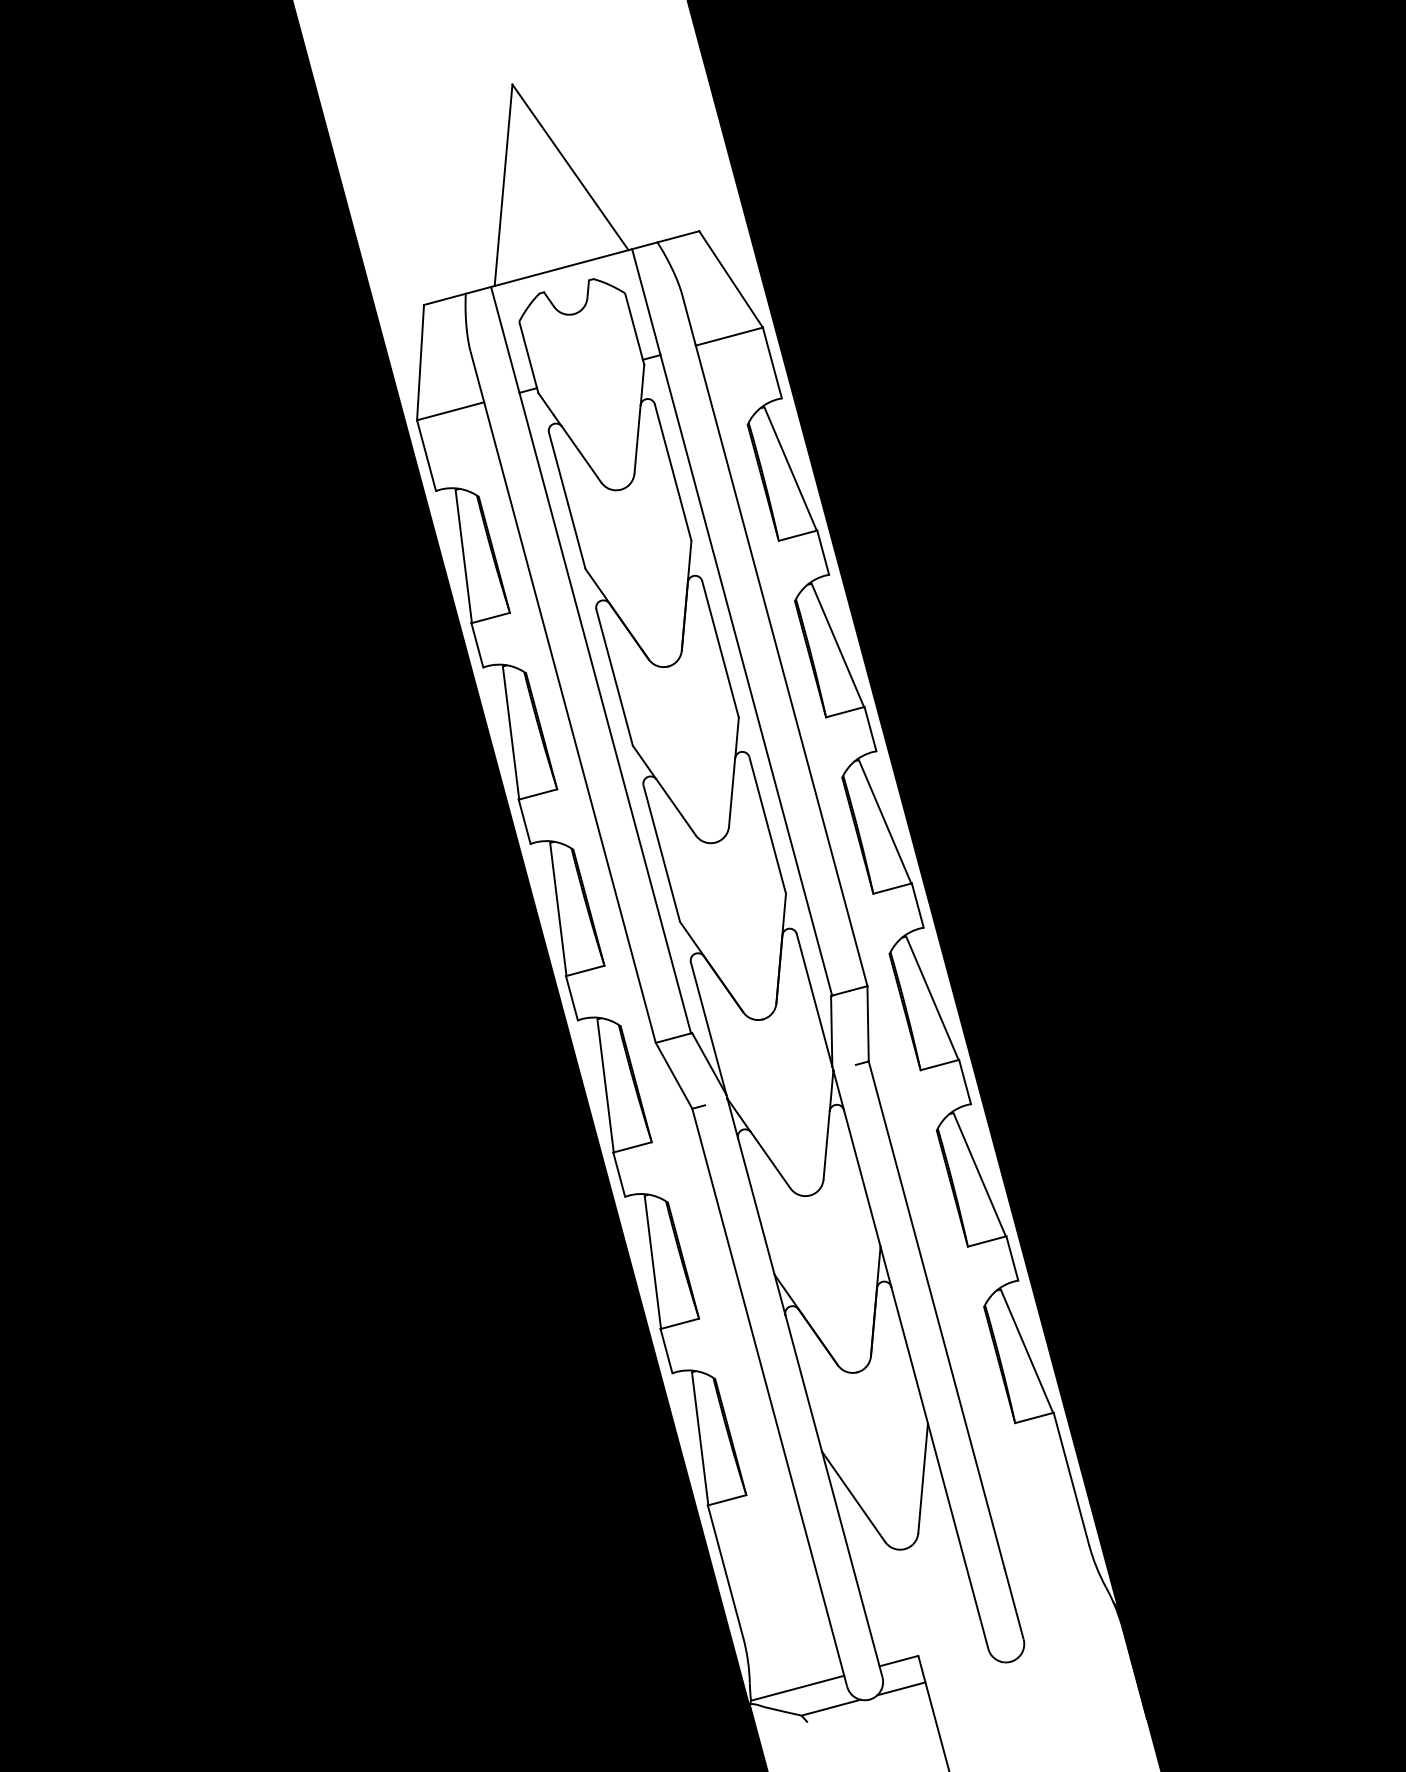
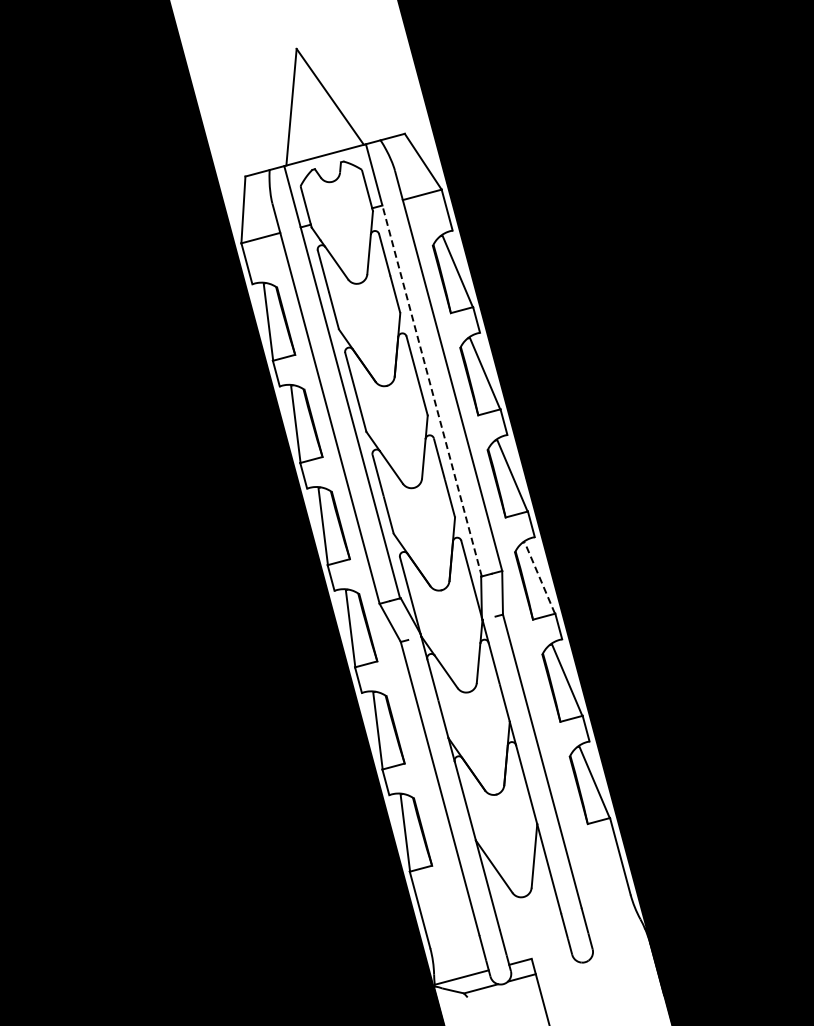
line: (747, 676) -> (432, 391), solid -> dashed
line: (931, 999) -> (539, 578), solid -> dashed

